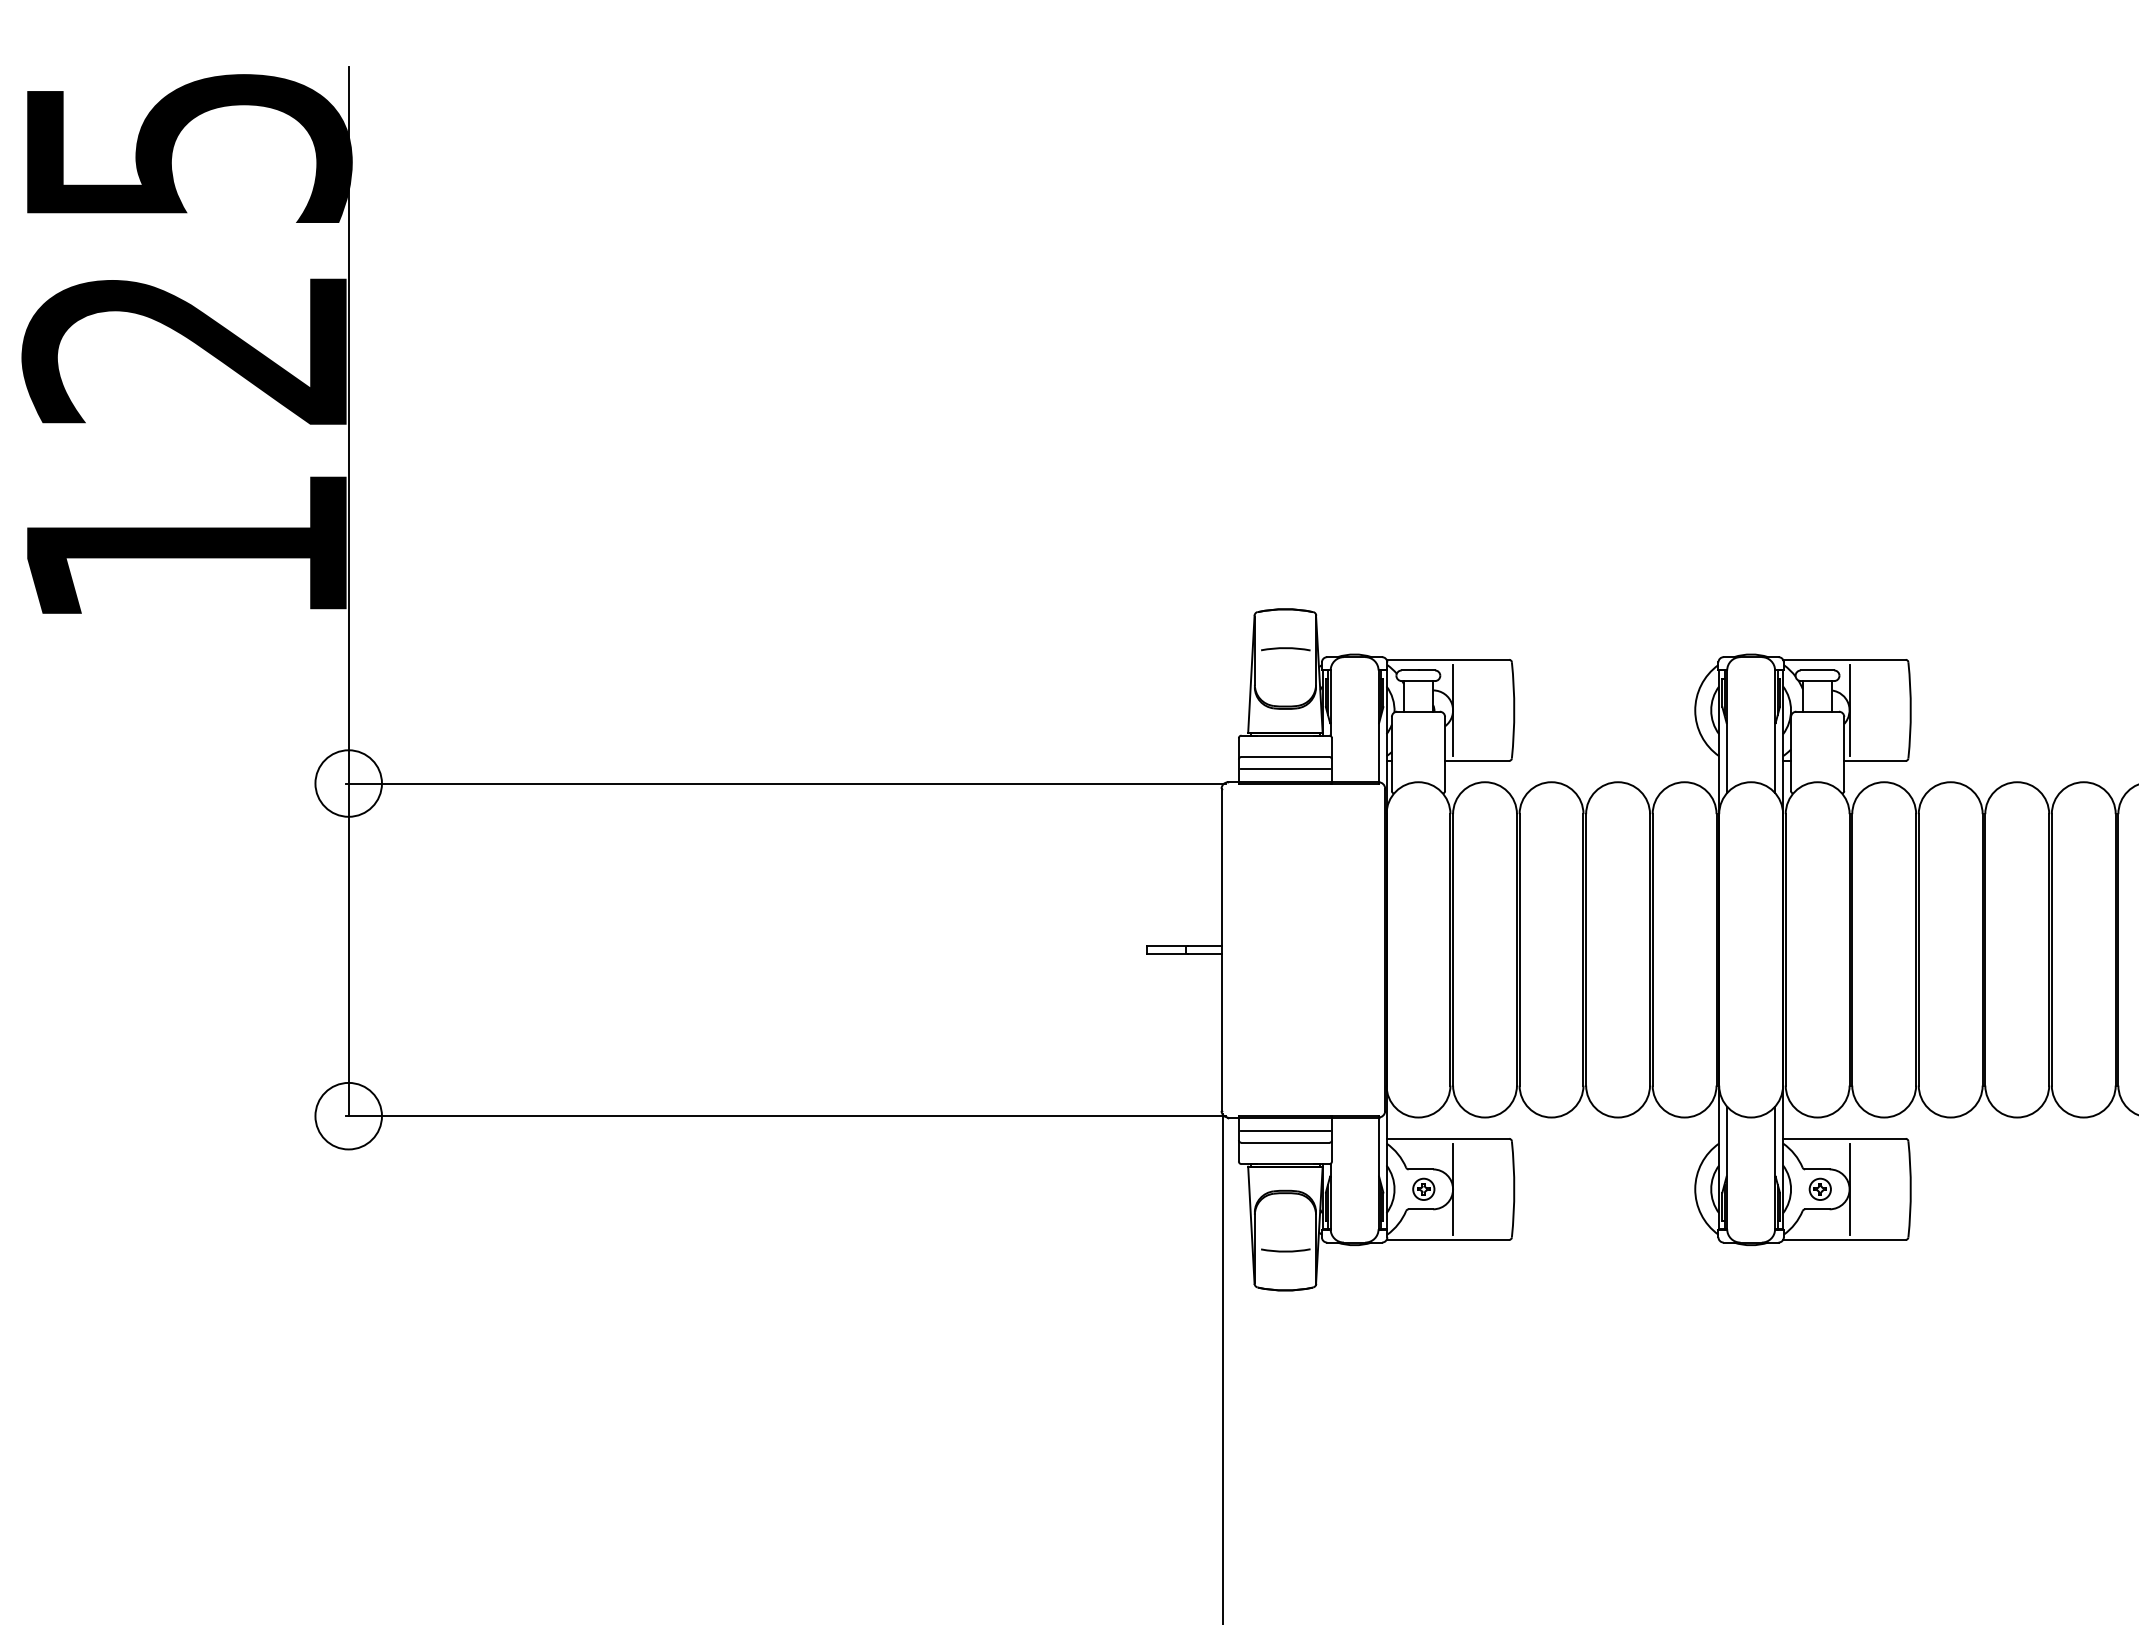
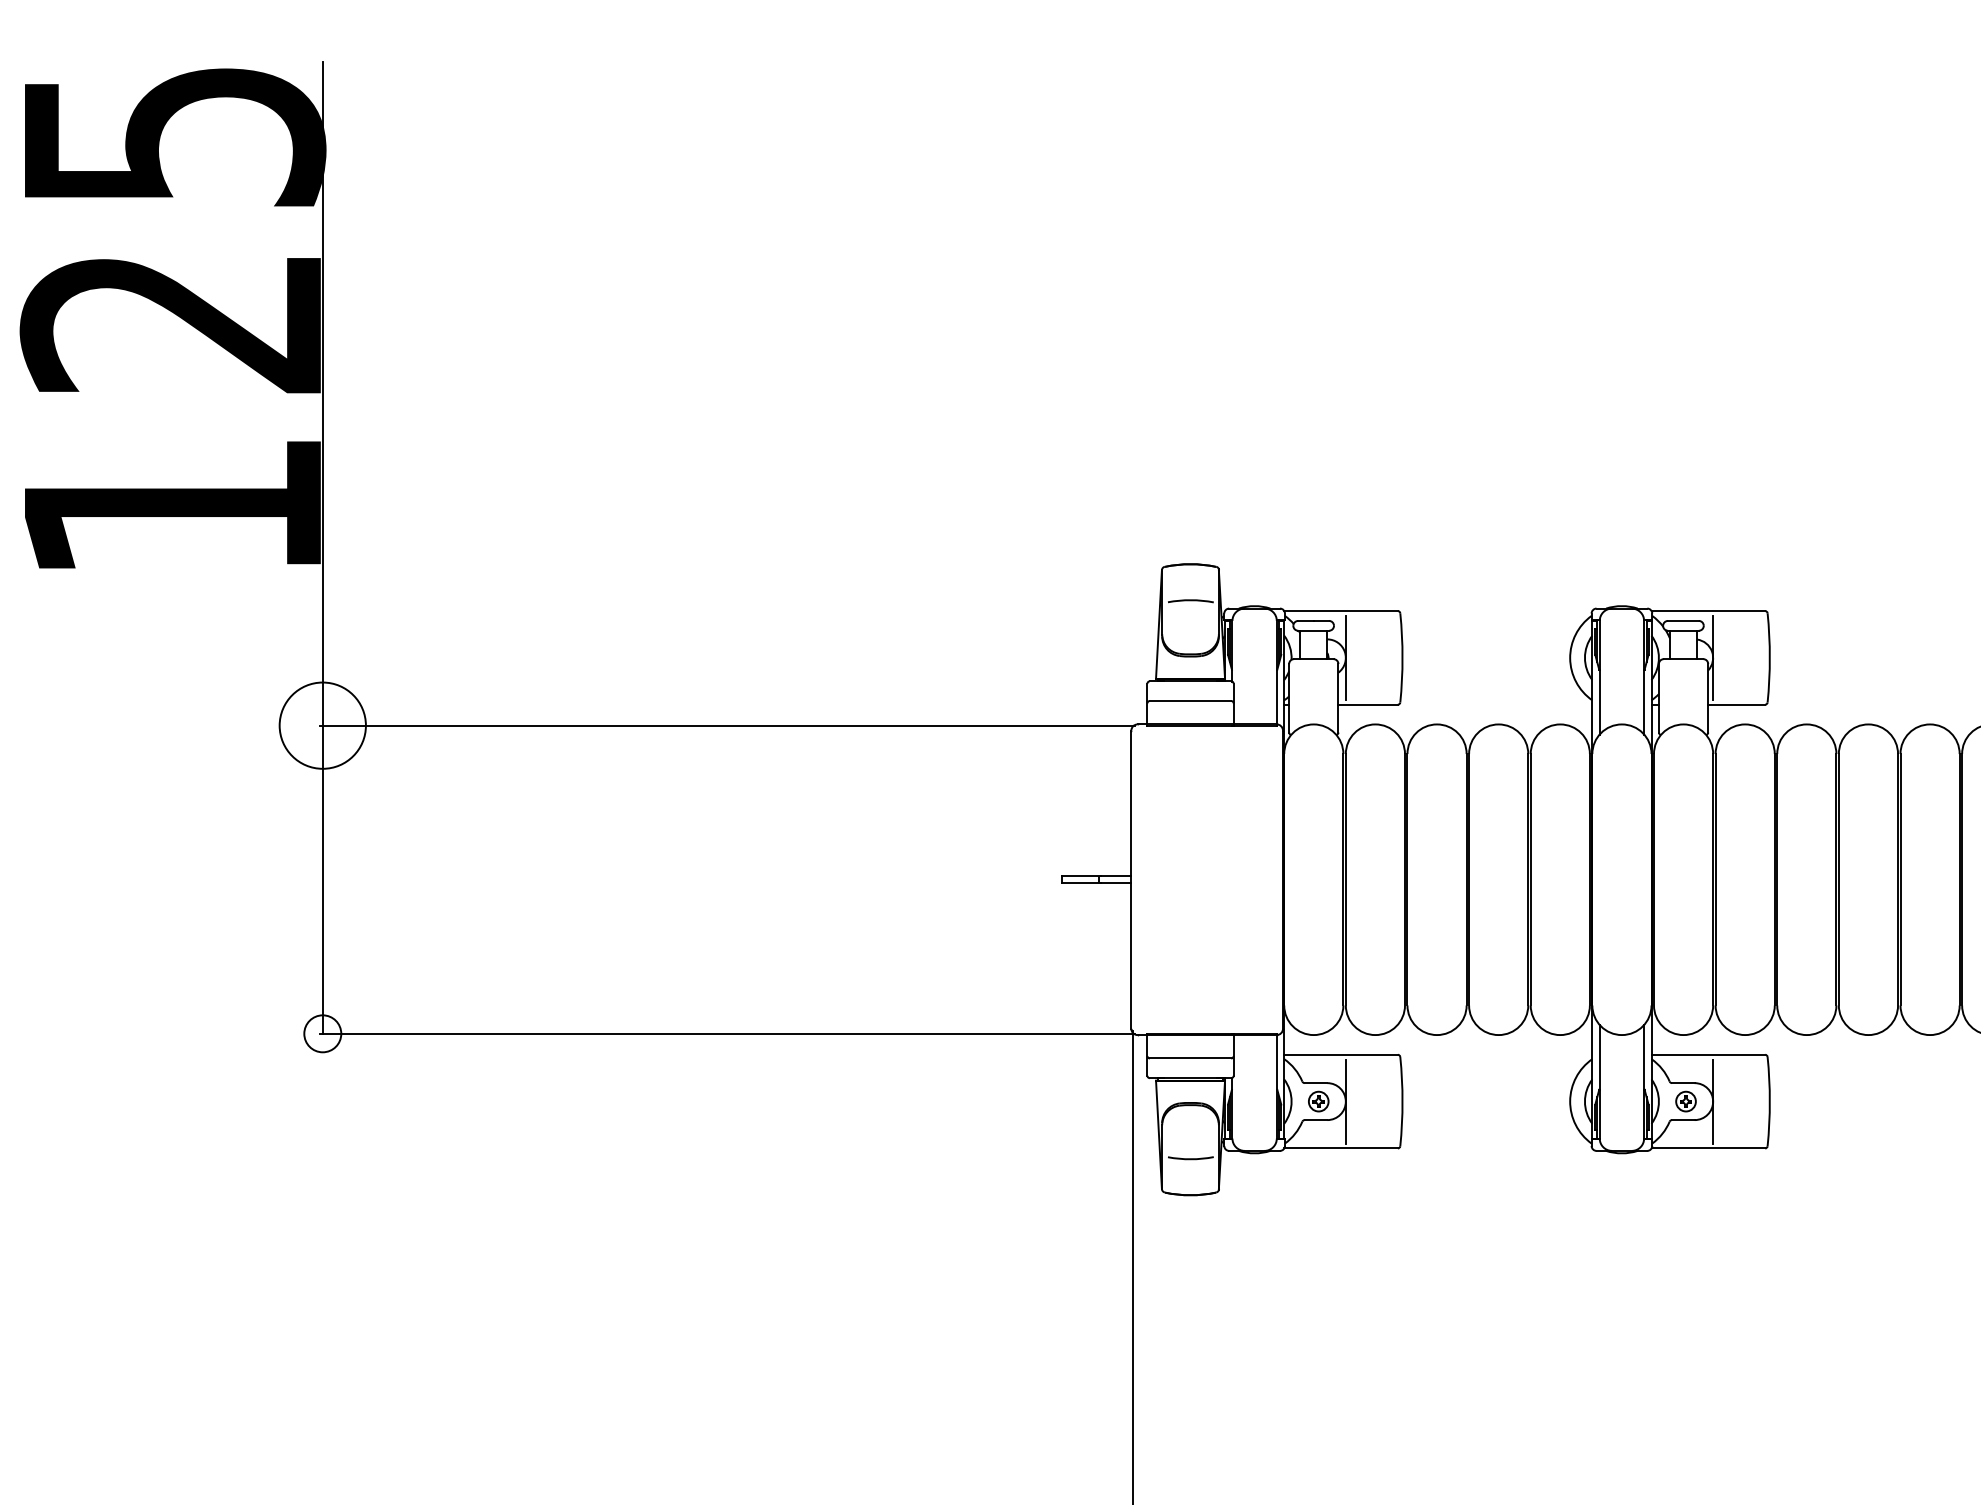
line: (1285, 769) -> (1190, 712), removed
circle: (348, 783) -> (322, 725), size x1.4
circle: (348, 1115) -> (322, 1033), size x0.6
line: (1285, 1130) -> (1190, 1047), removed

